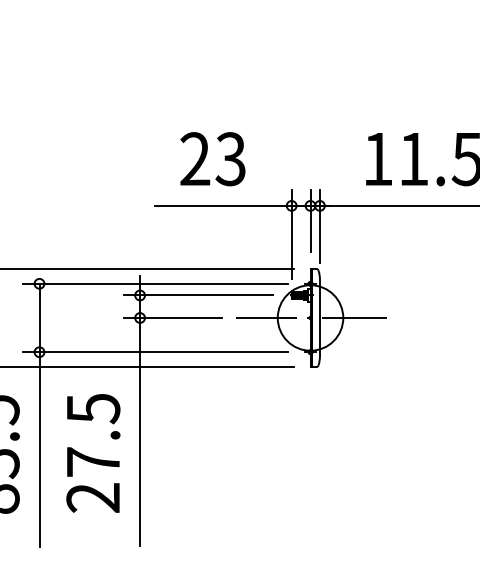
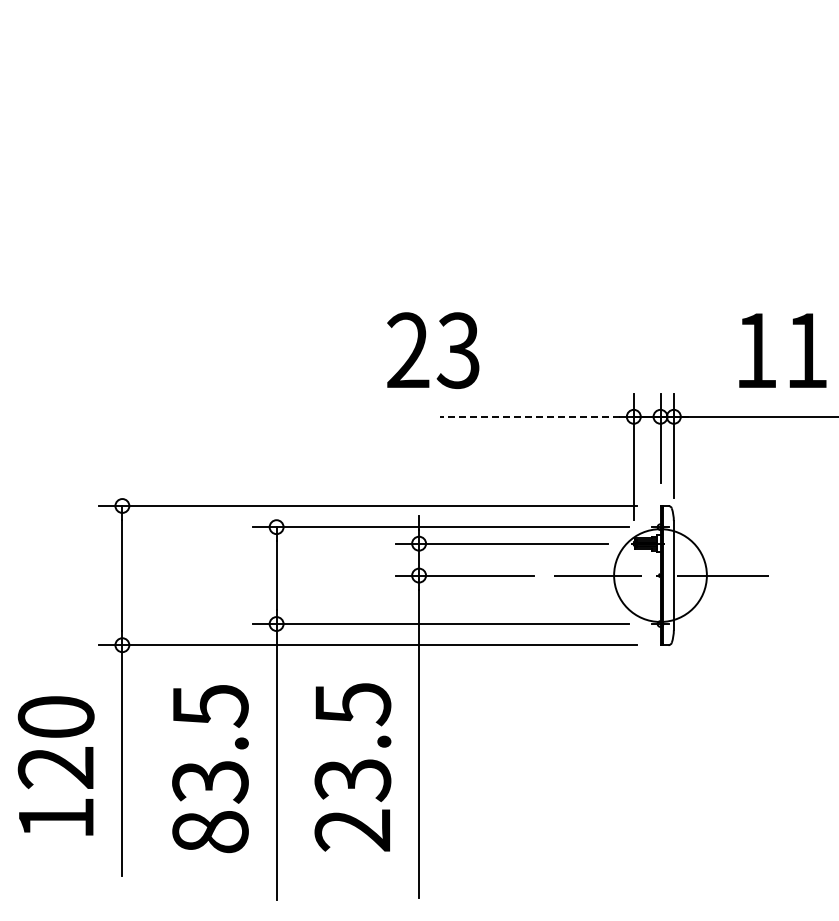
text: (213, 159) -> (433, 350), moved
line: (218, 205) -> (529, 416), solid -> dashed
text: (93, 462) -> (352, 780), 27.5 -> 23.5

